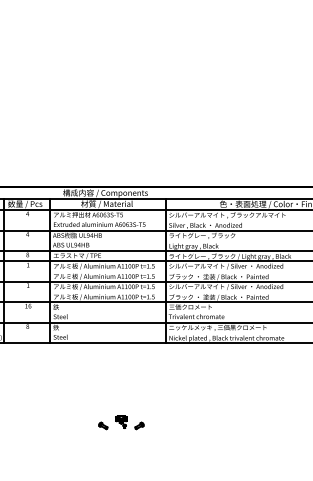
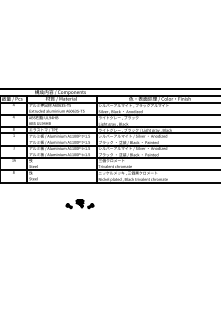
part: (120, 423) -> (79, 204), moved

